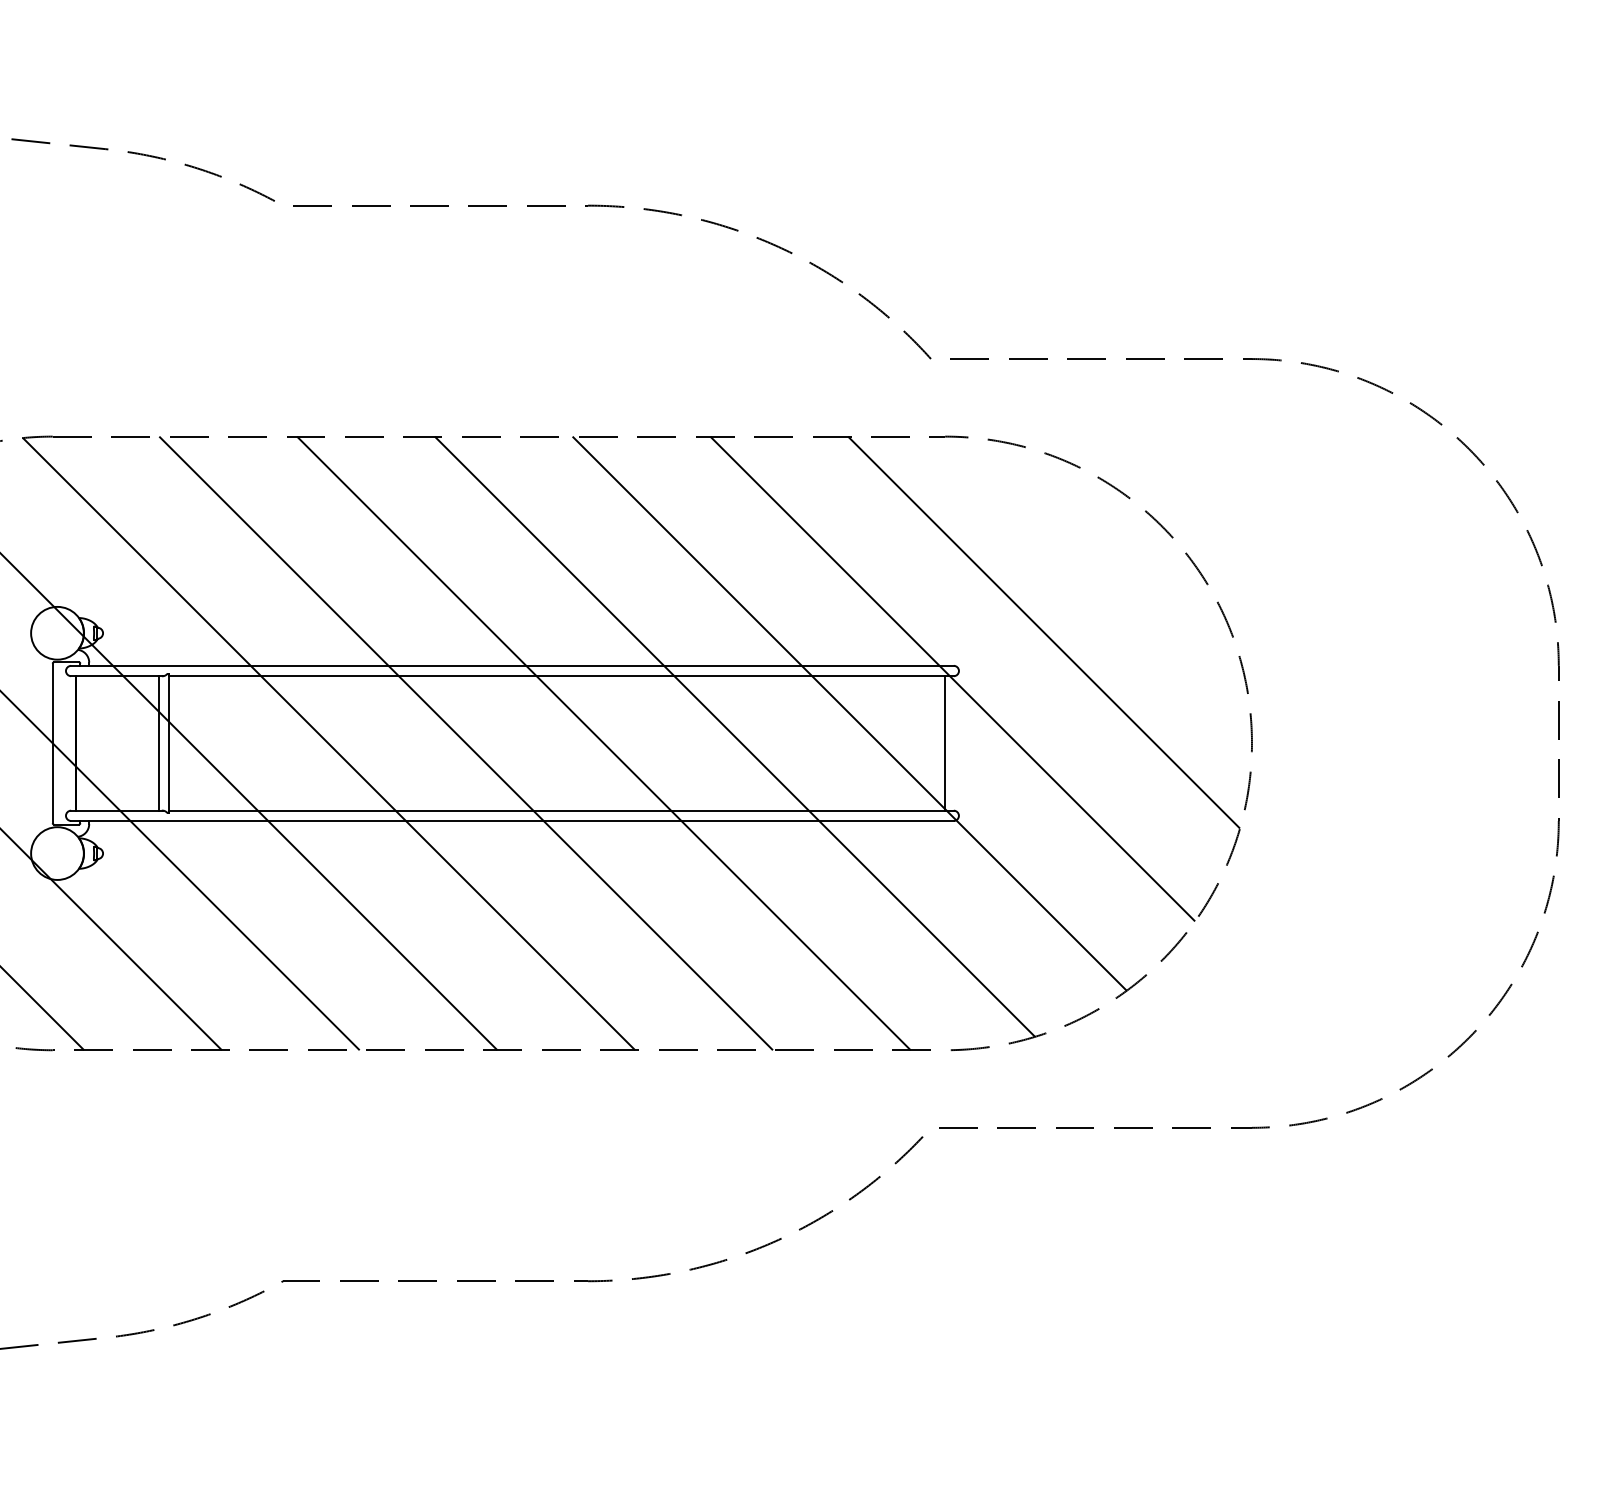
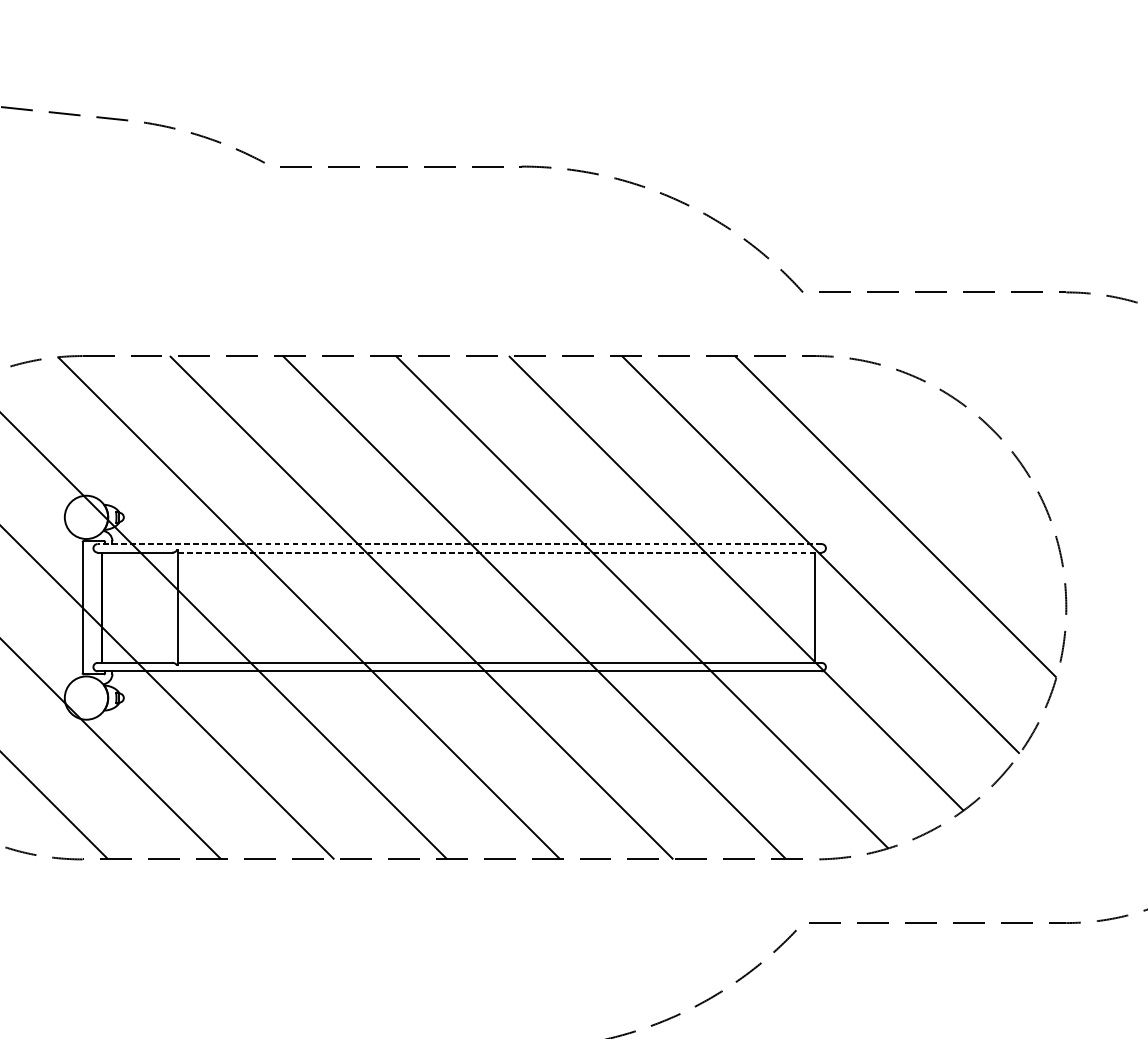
line: (511, 665) -> (458, 543), solid -> dashed
line: (562, 676) -> (500, 552), solid -> dashed
line: (158, 743) -> (169, 607), removed

